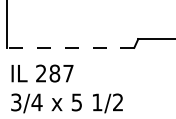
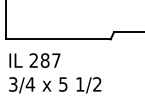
line: (71, 47) -> (58, 39), dashed -> solid

